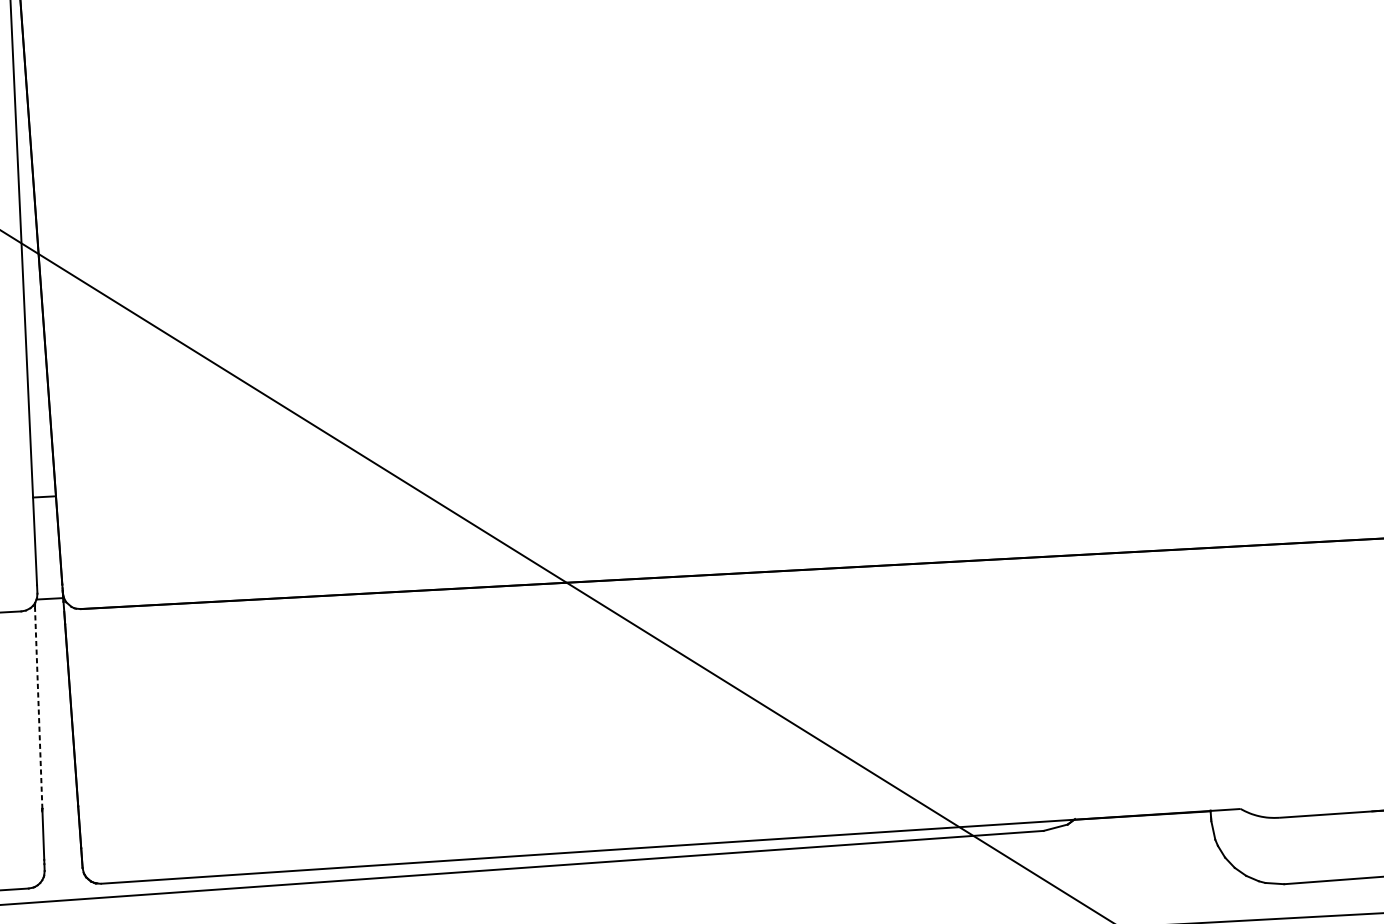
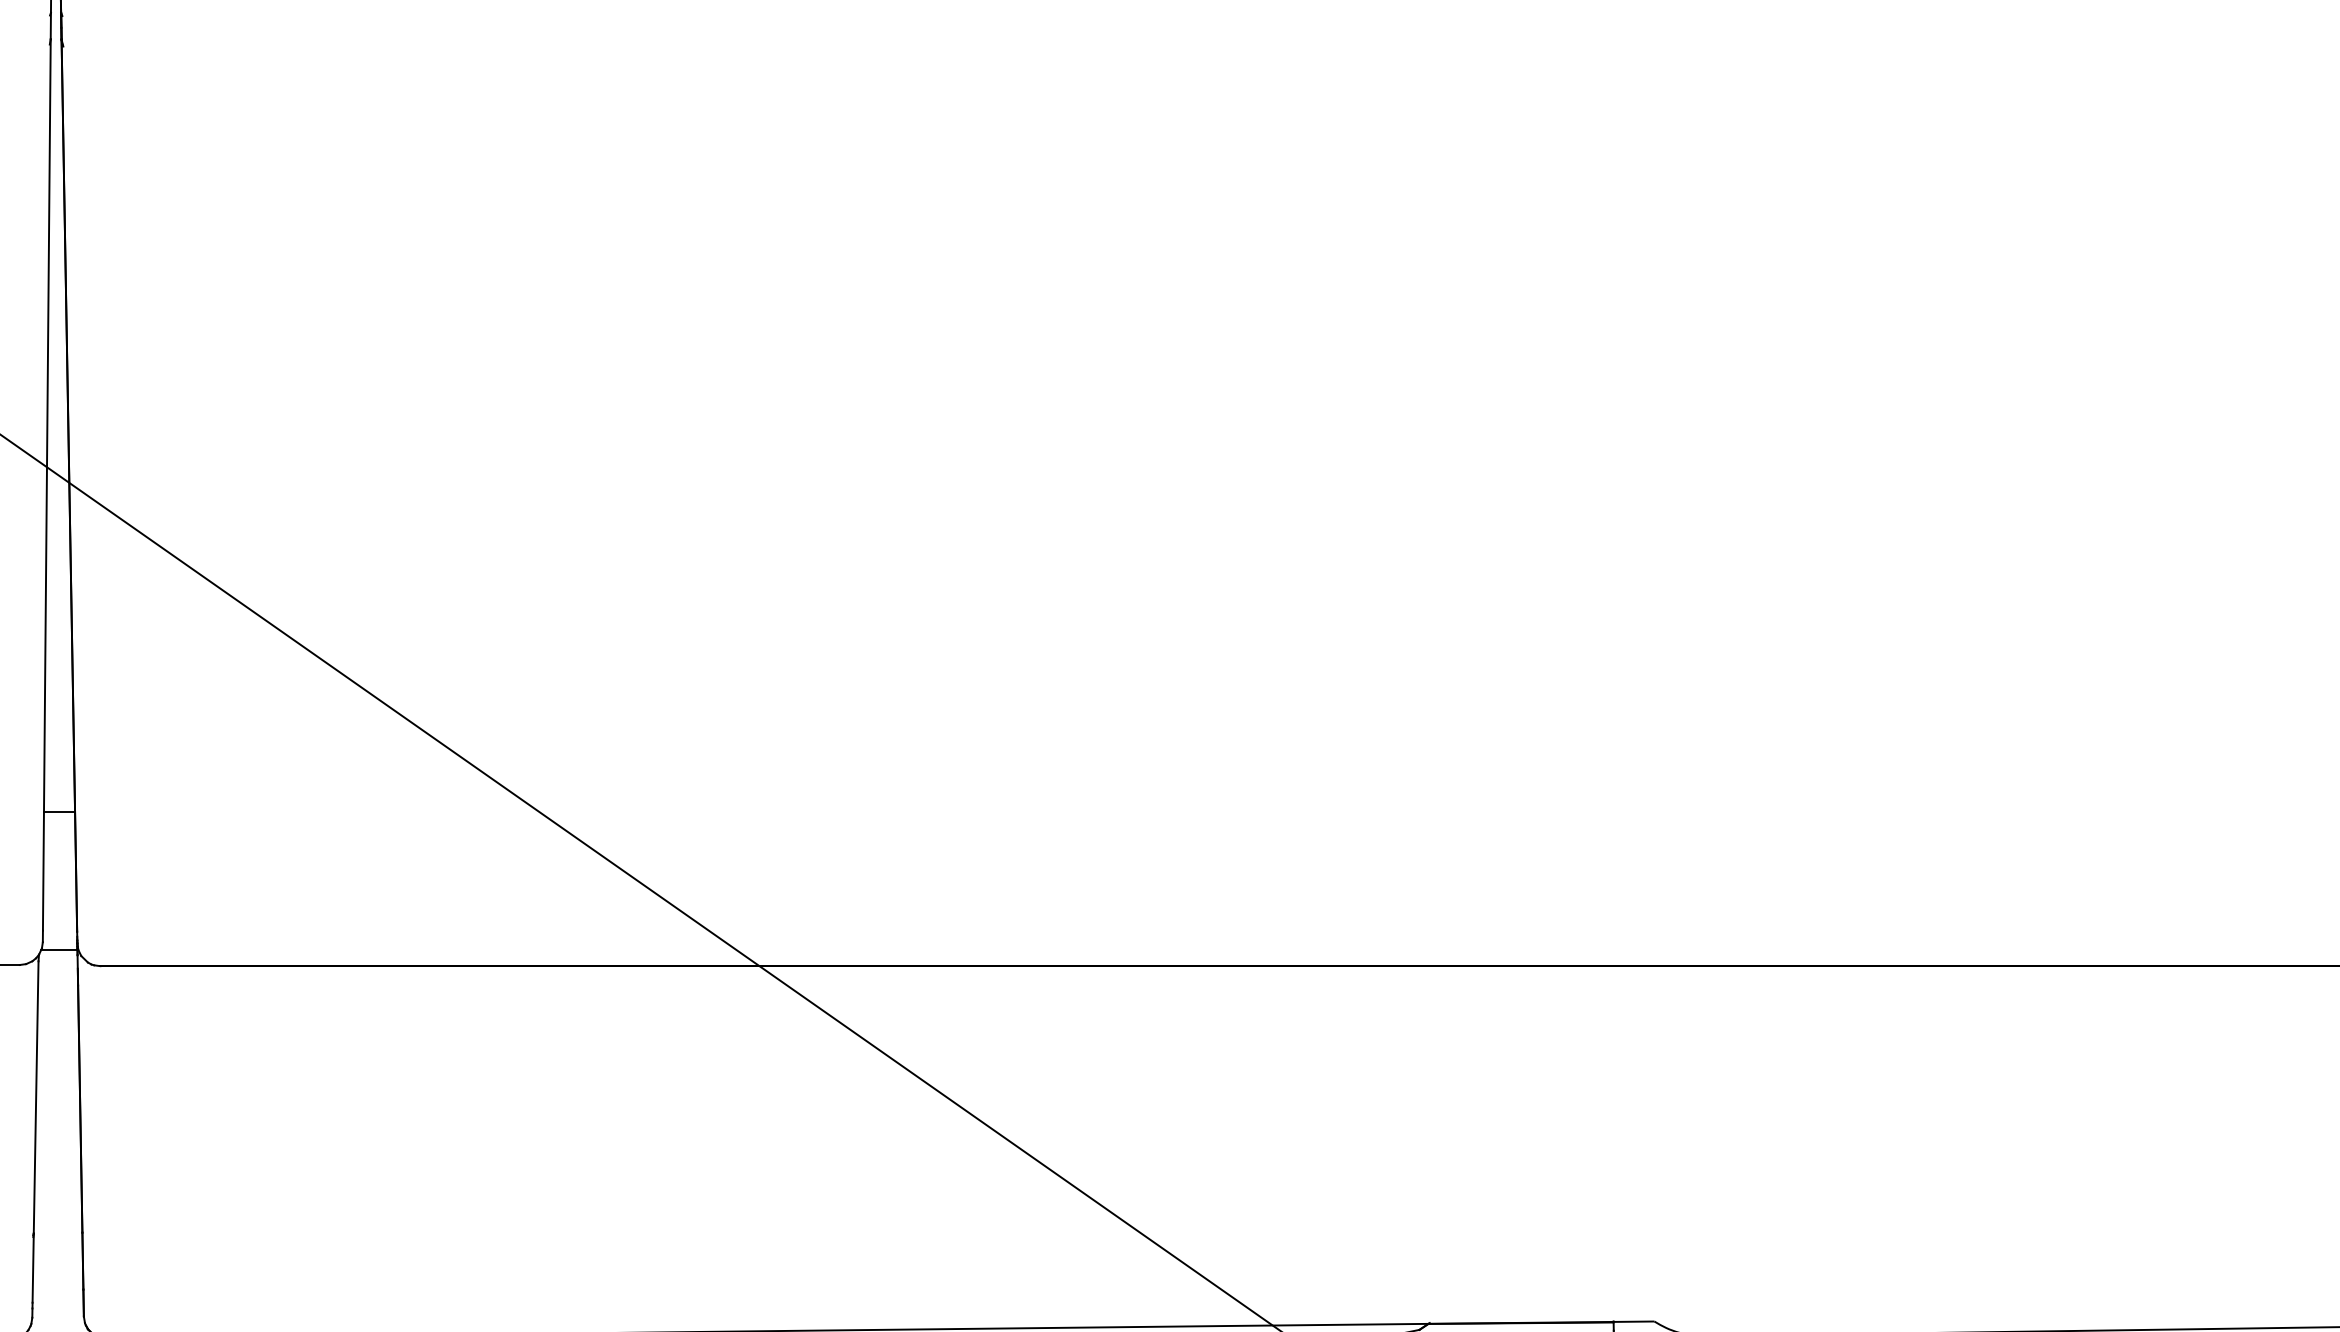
line: (38, 707) -> (36, 1096), dashed -> solid

